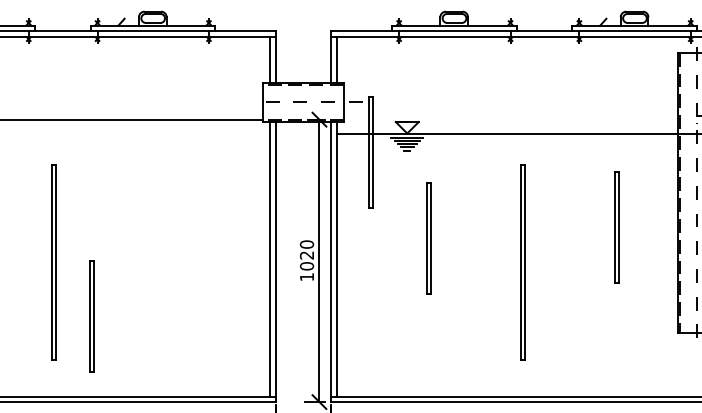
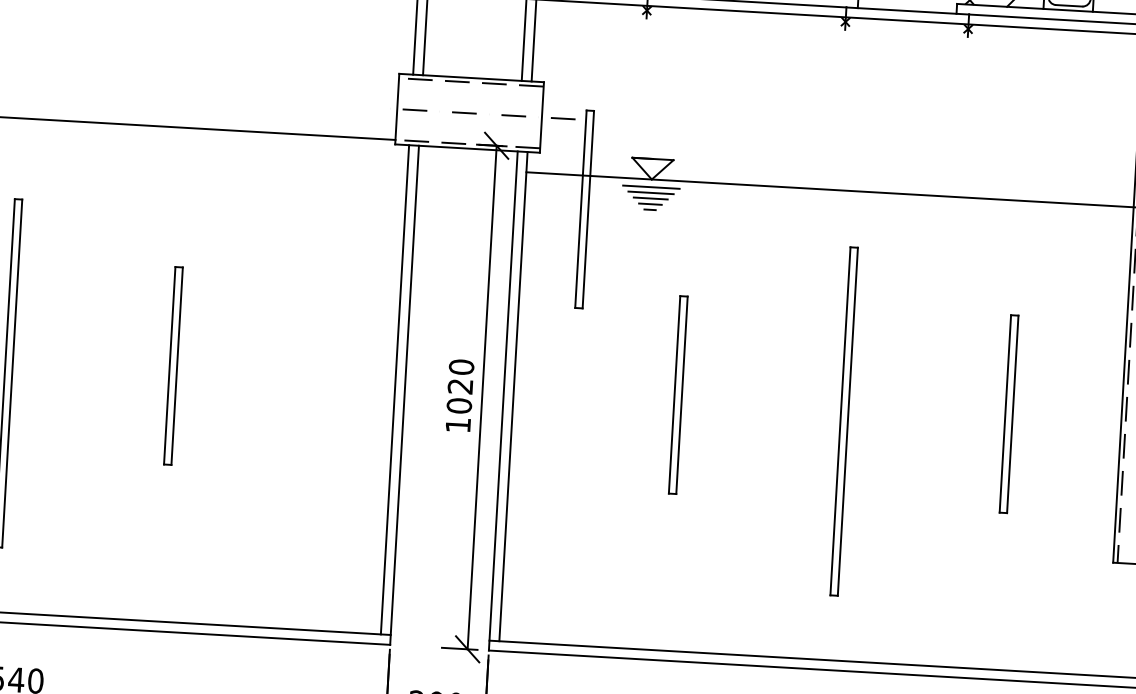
part: (616, 227) -> (1008, 414), moved
part: (428, 238) -> (677, 395), moved
part: (91, 316) -> (172, 366), moved

